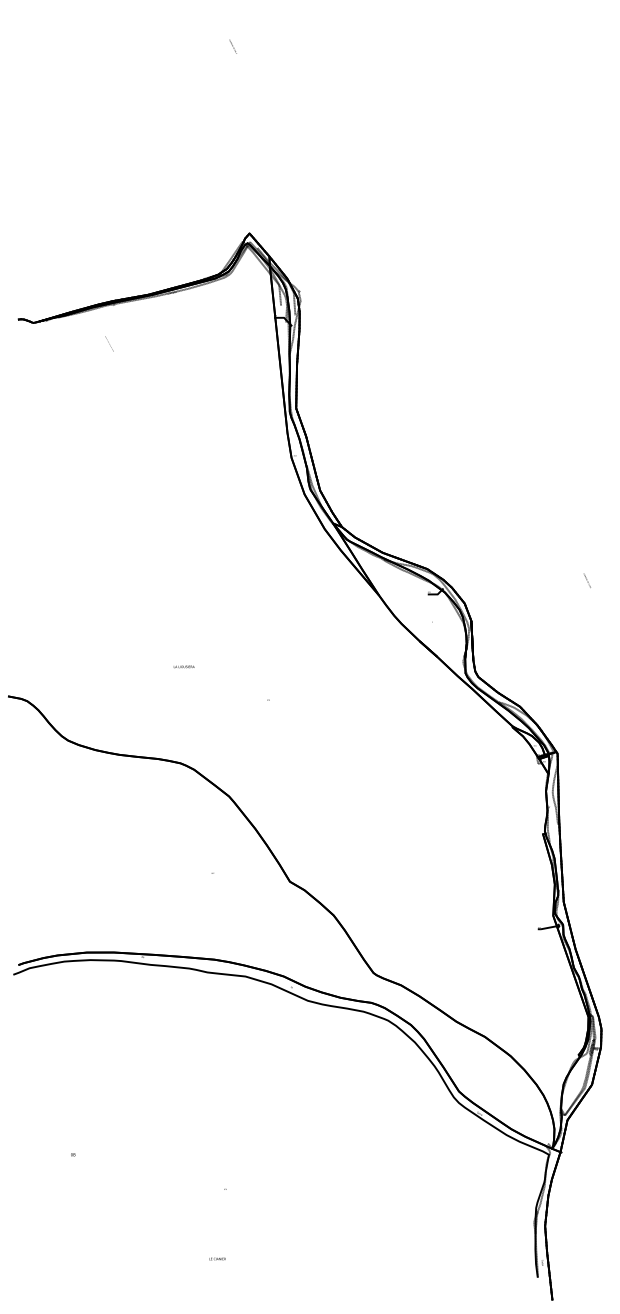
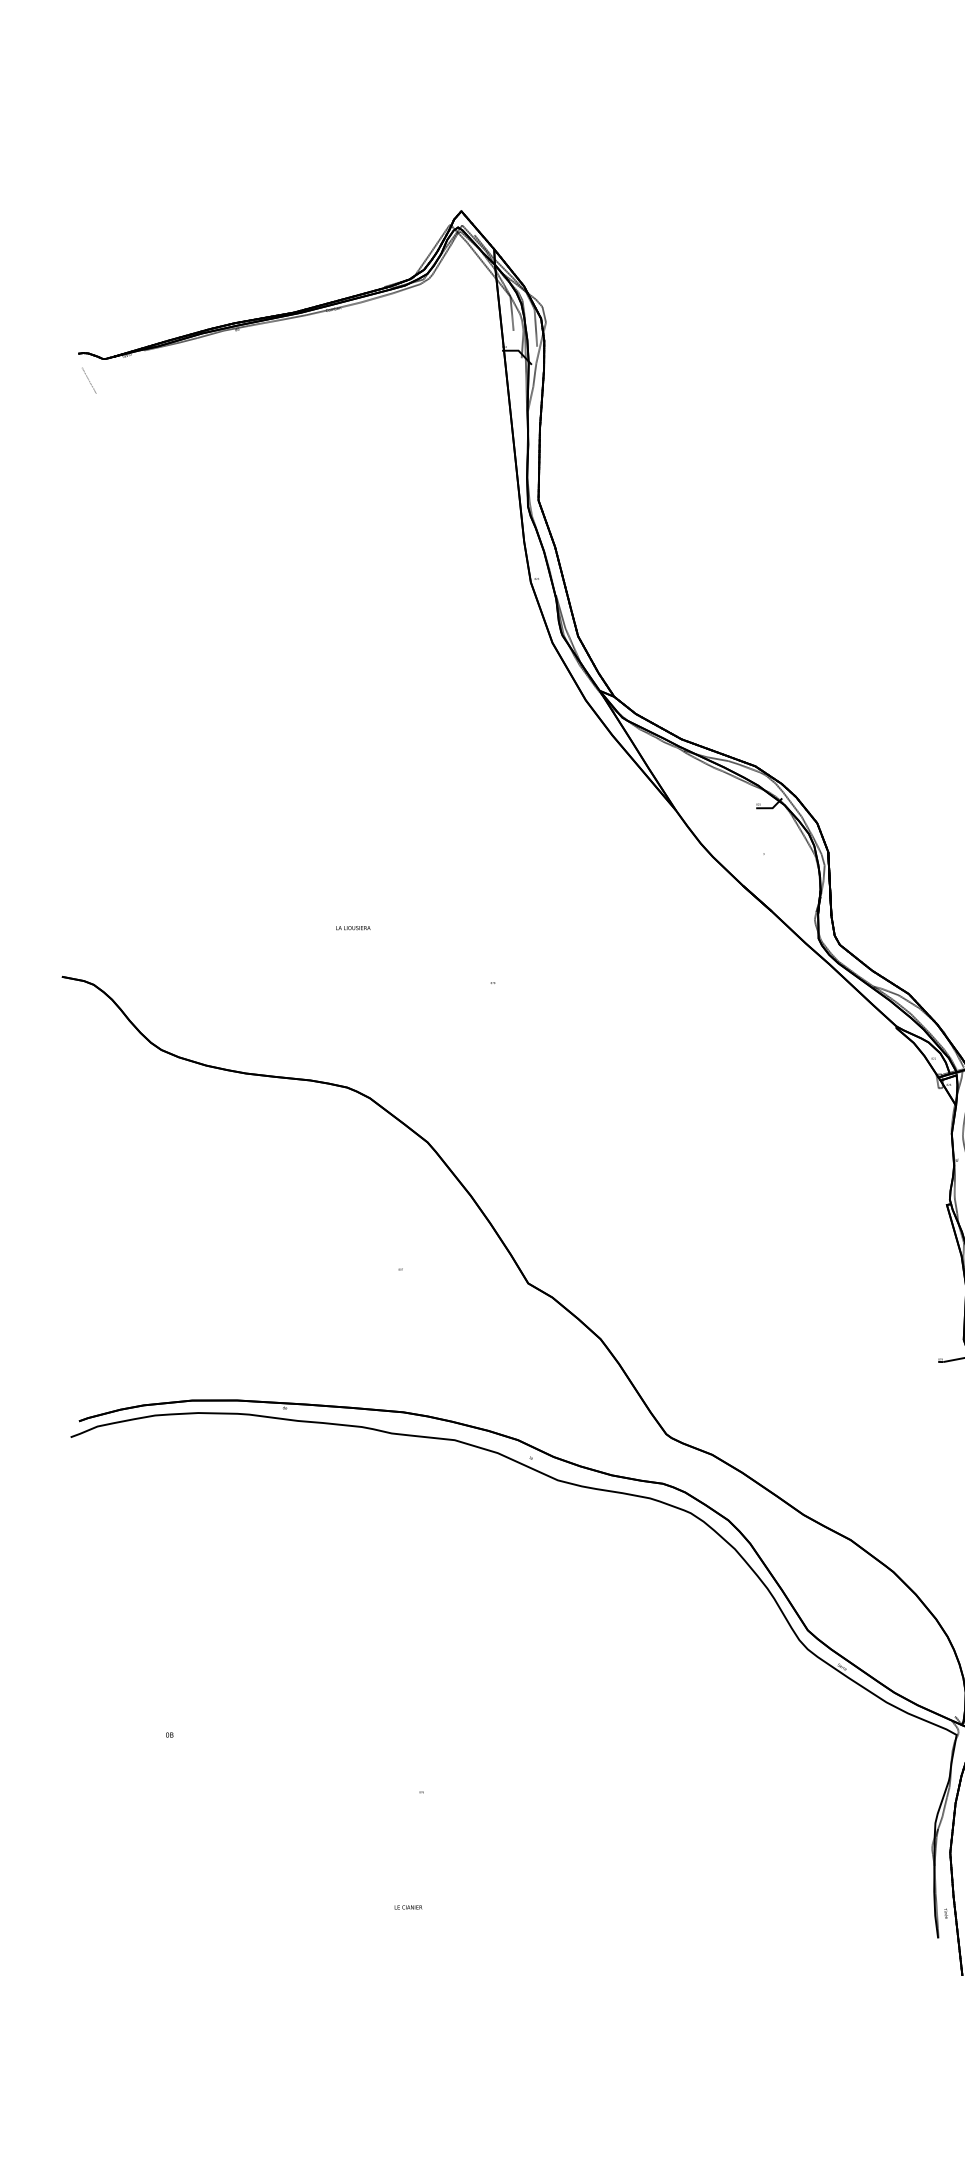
text: (109, 343) -> (89, 379), moved

